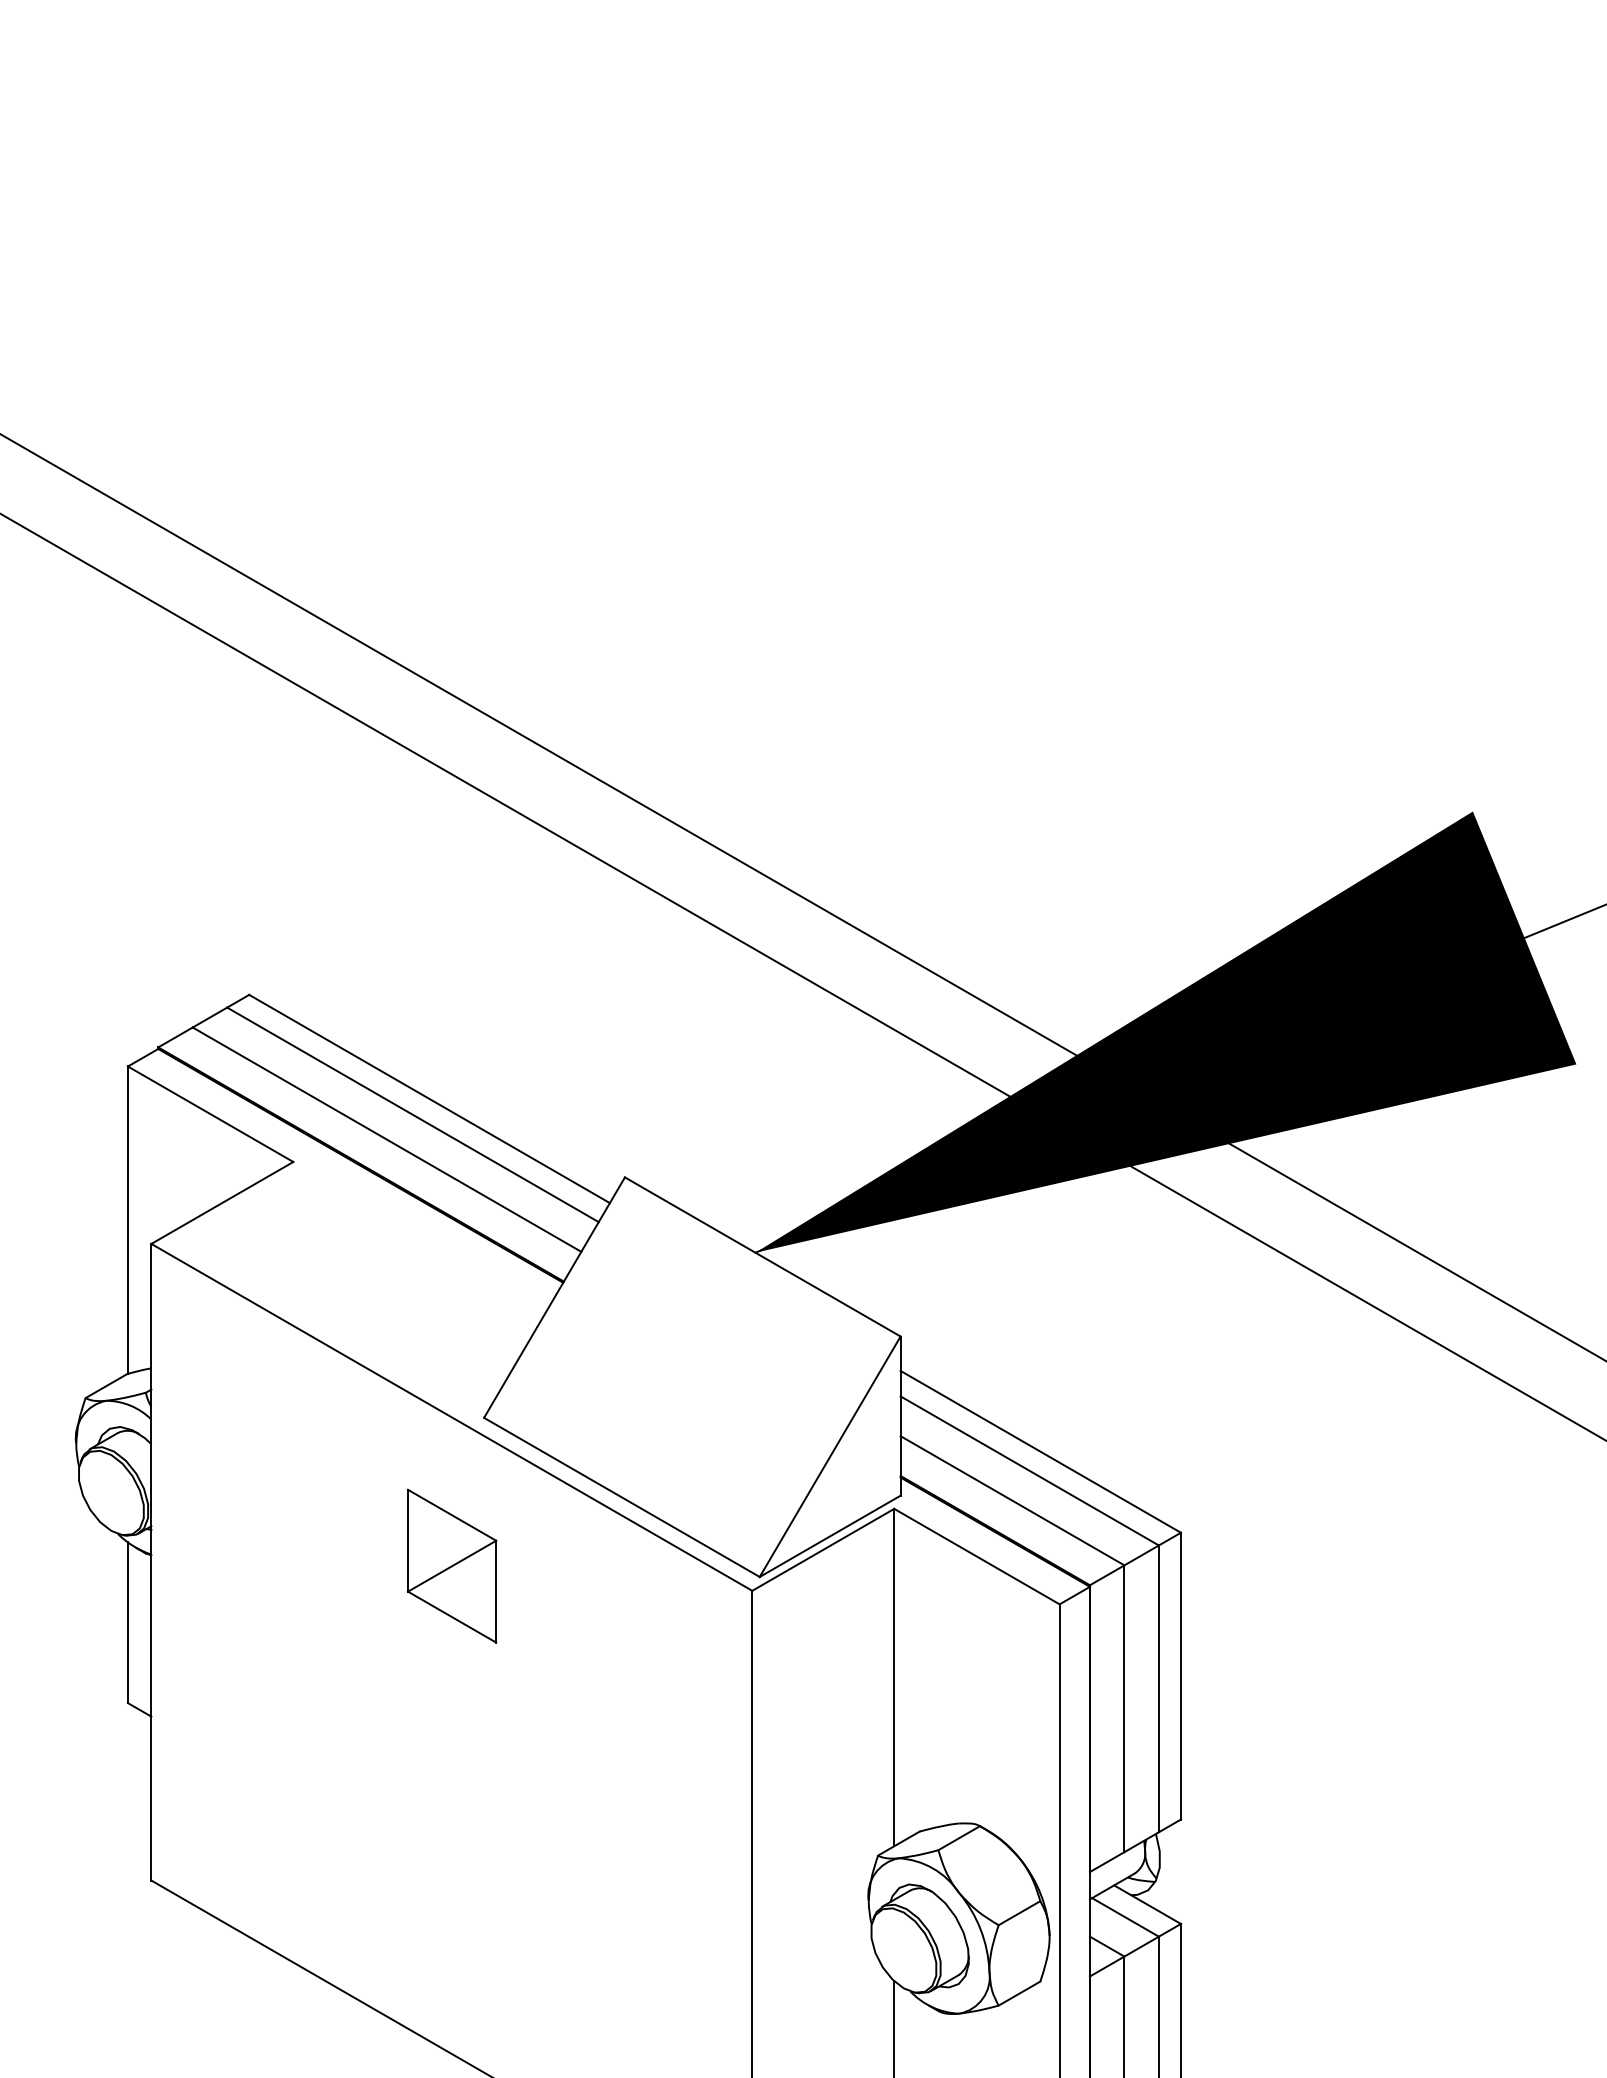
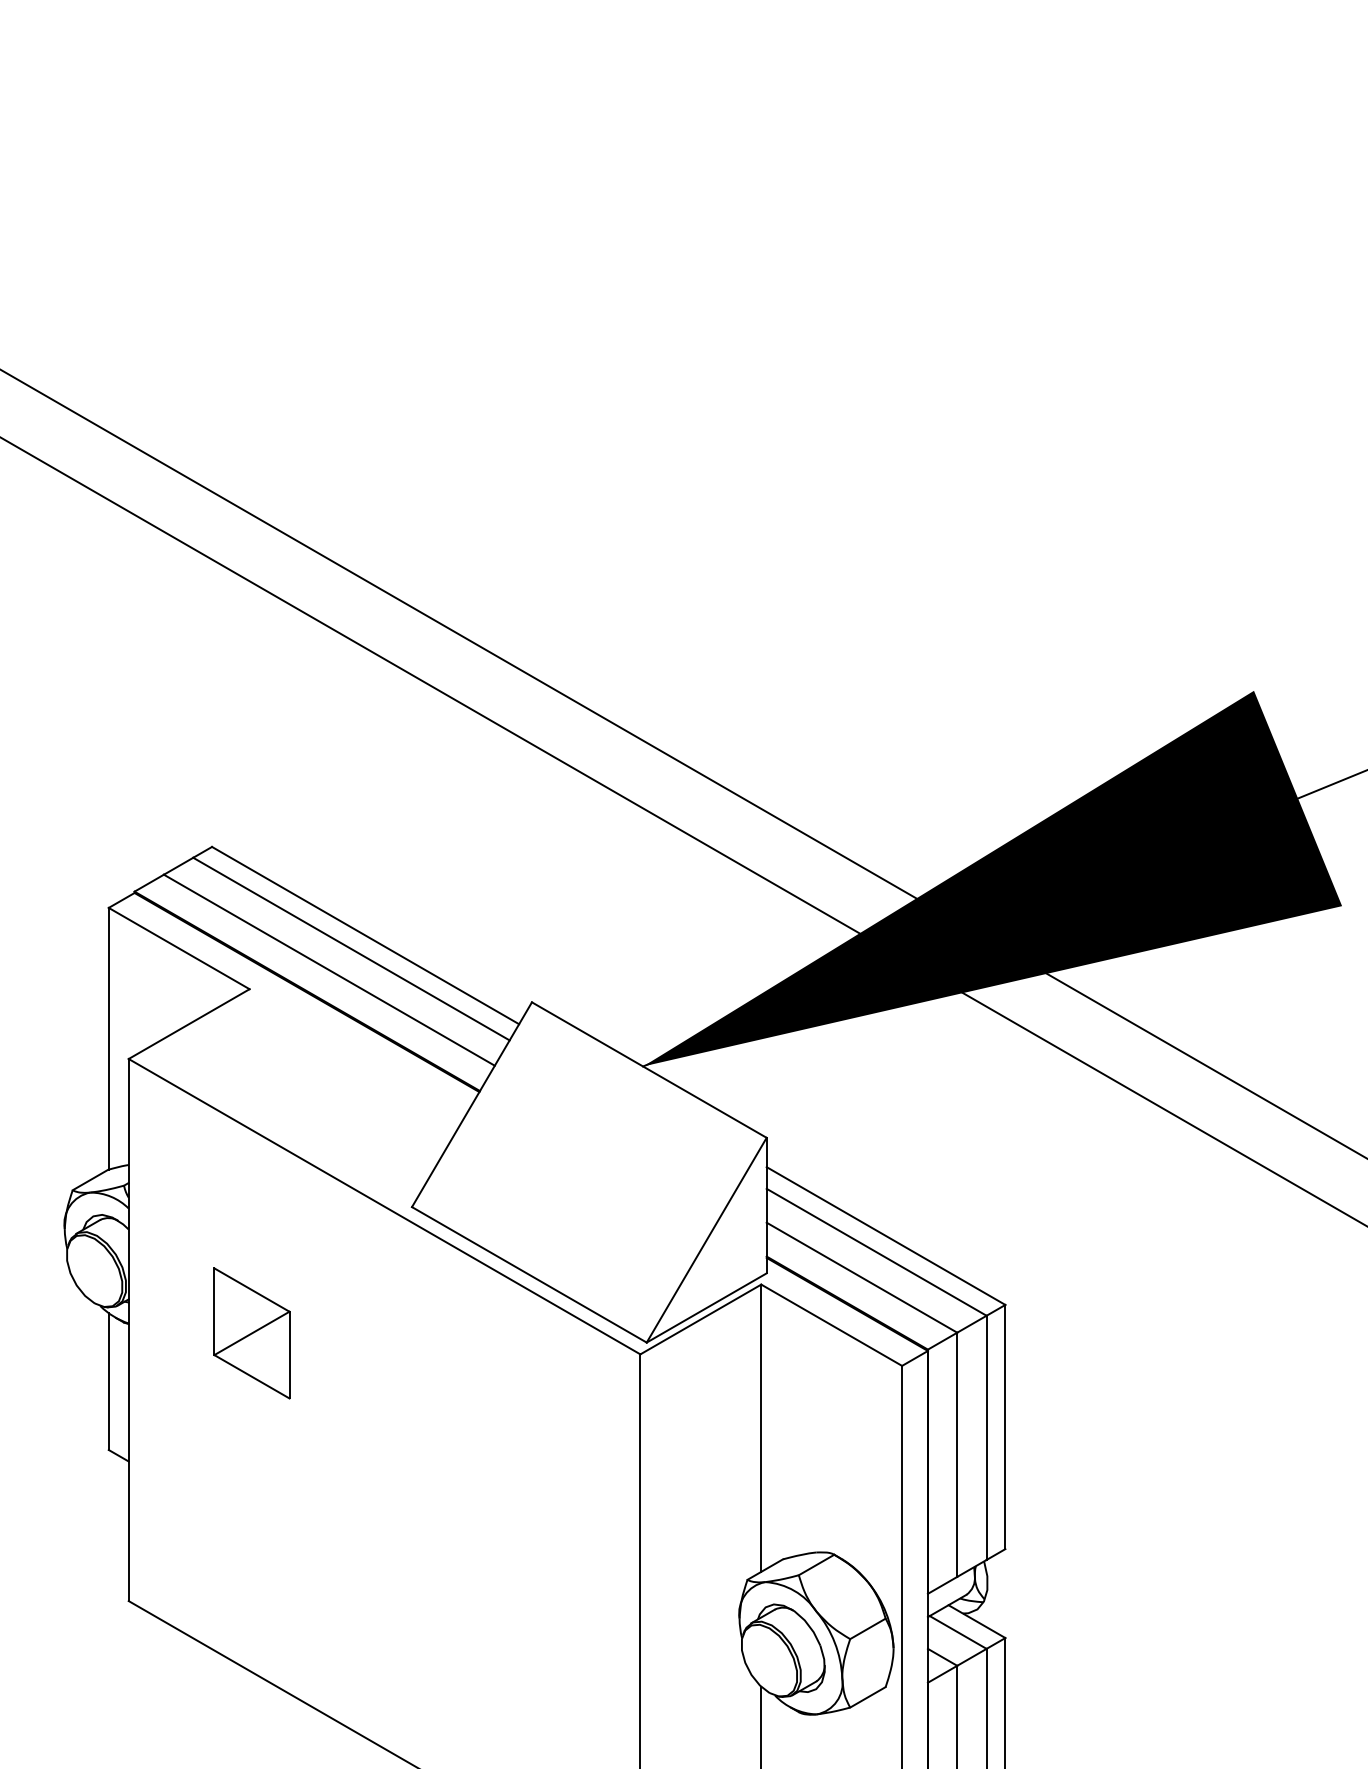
part: (451, 1565) -> (251, 1332), moved

